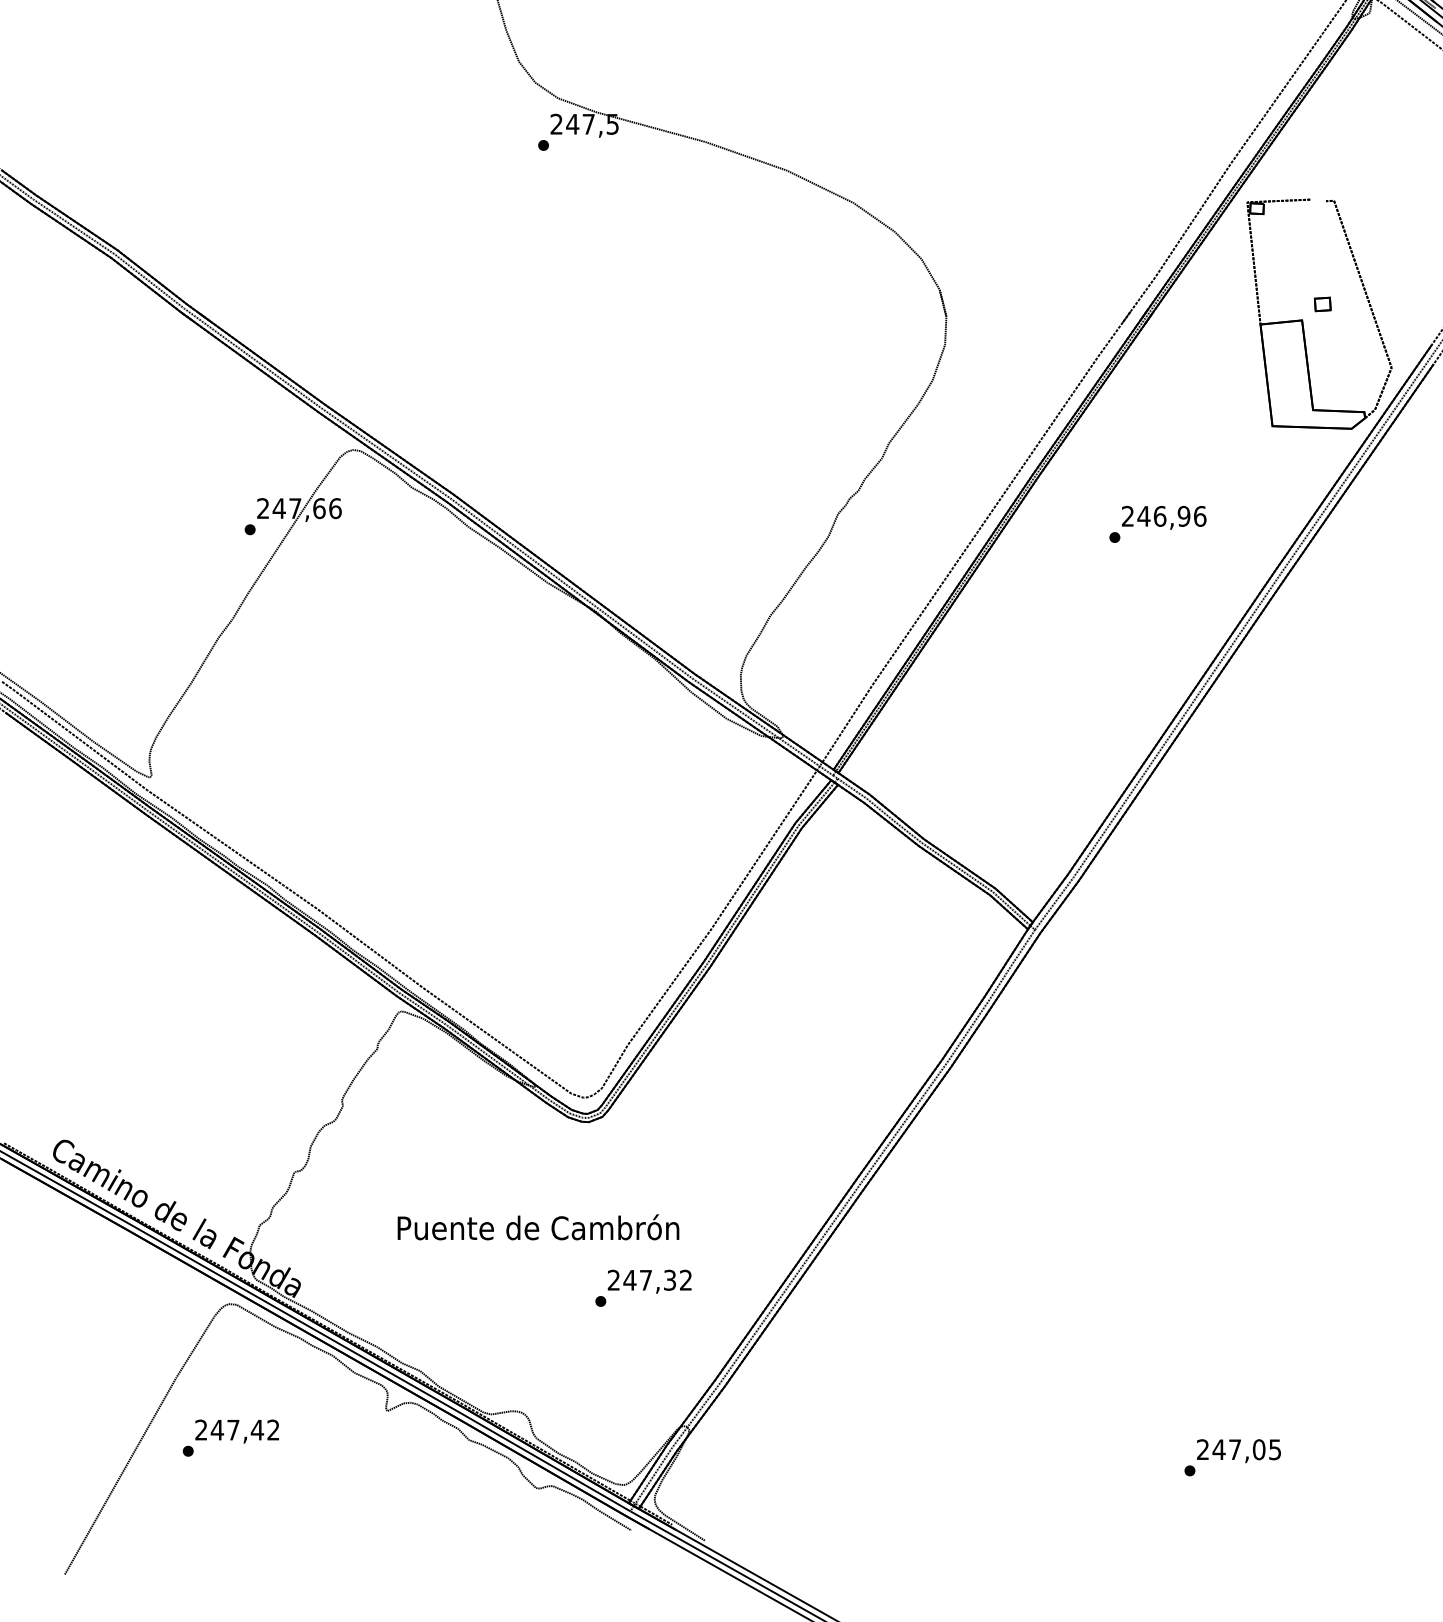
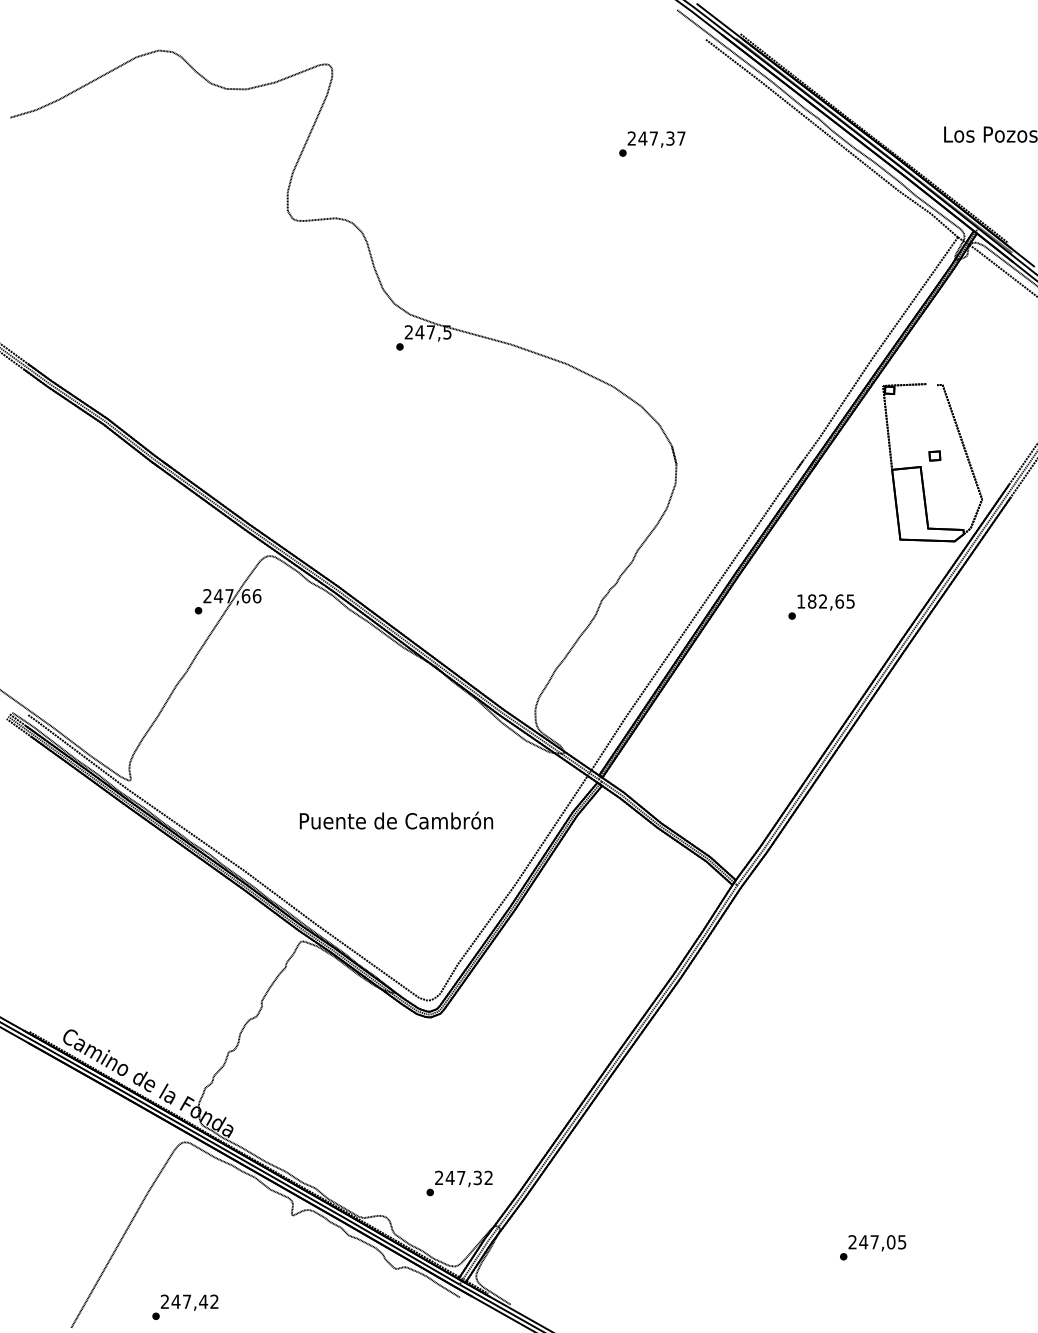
text: (1164, 516) -> (826, 601), 246,96 -> 182,65
text: (538, 1227) -> (396, 820), moved
text: (643, 1288) -> (459, 1183), moved
text: (231, 1436) -> (185, 1306), moved

